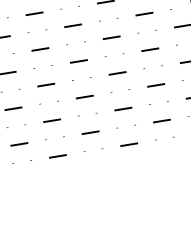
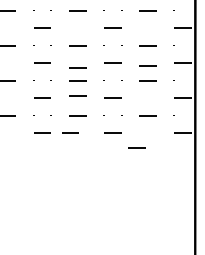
line: (153, 69) -> (147, 65), added
line: (82, 83) -> (77, 67), added
line: (86, 112) -> (77, 95), added
line: (86, 150) -> (70, 132), added
line: (155, 155) -> (136, 147), added

